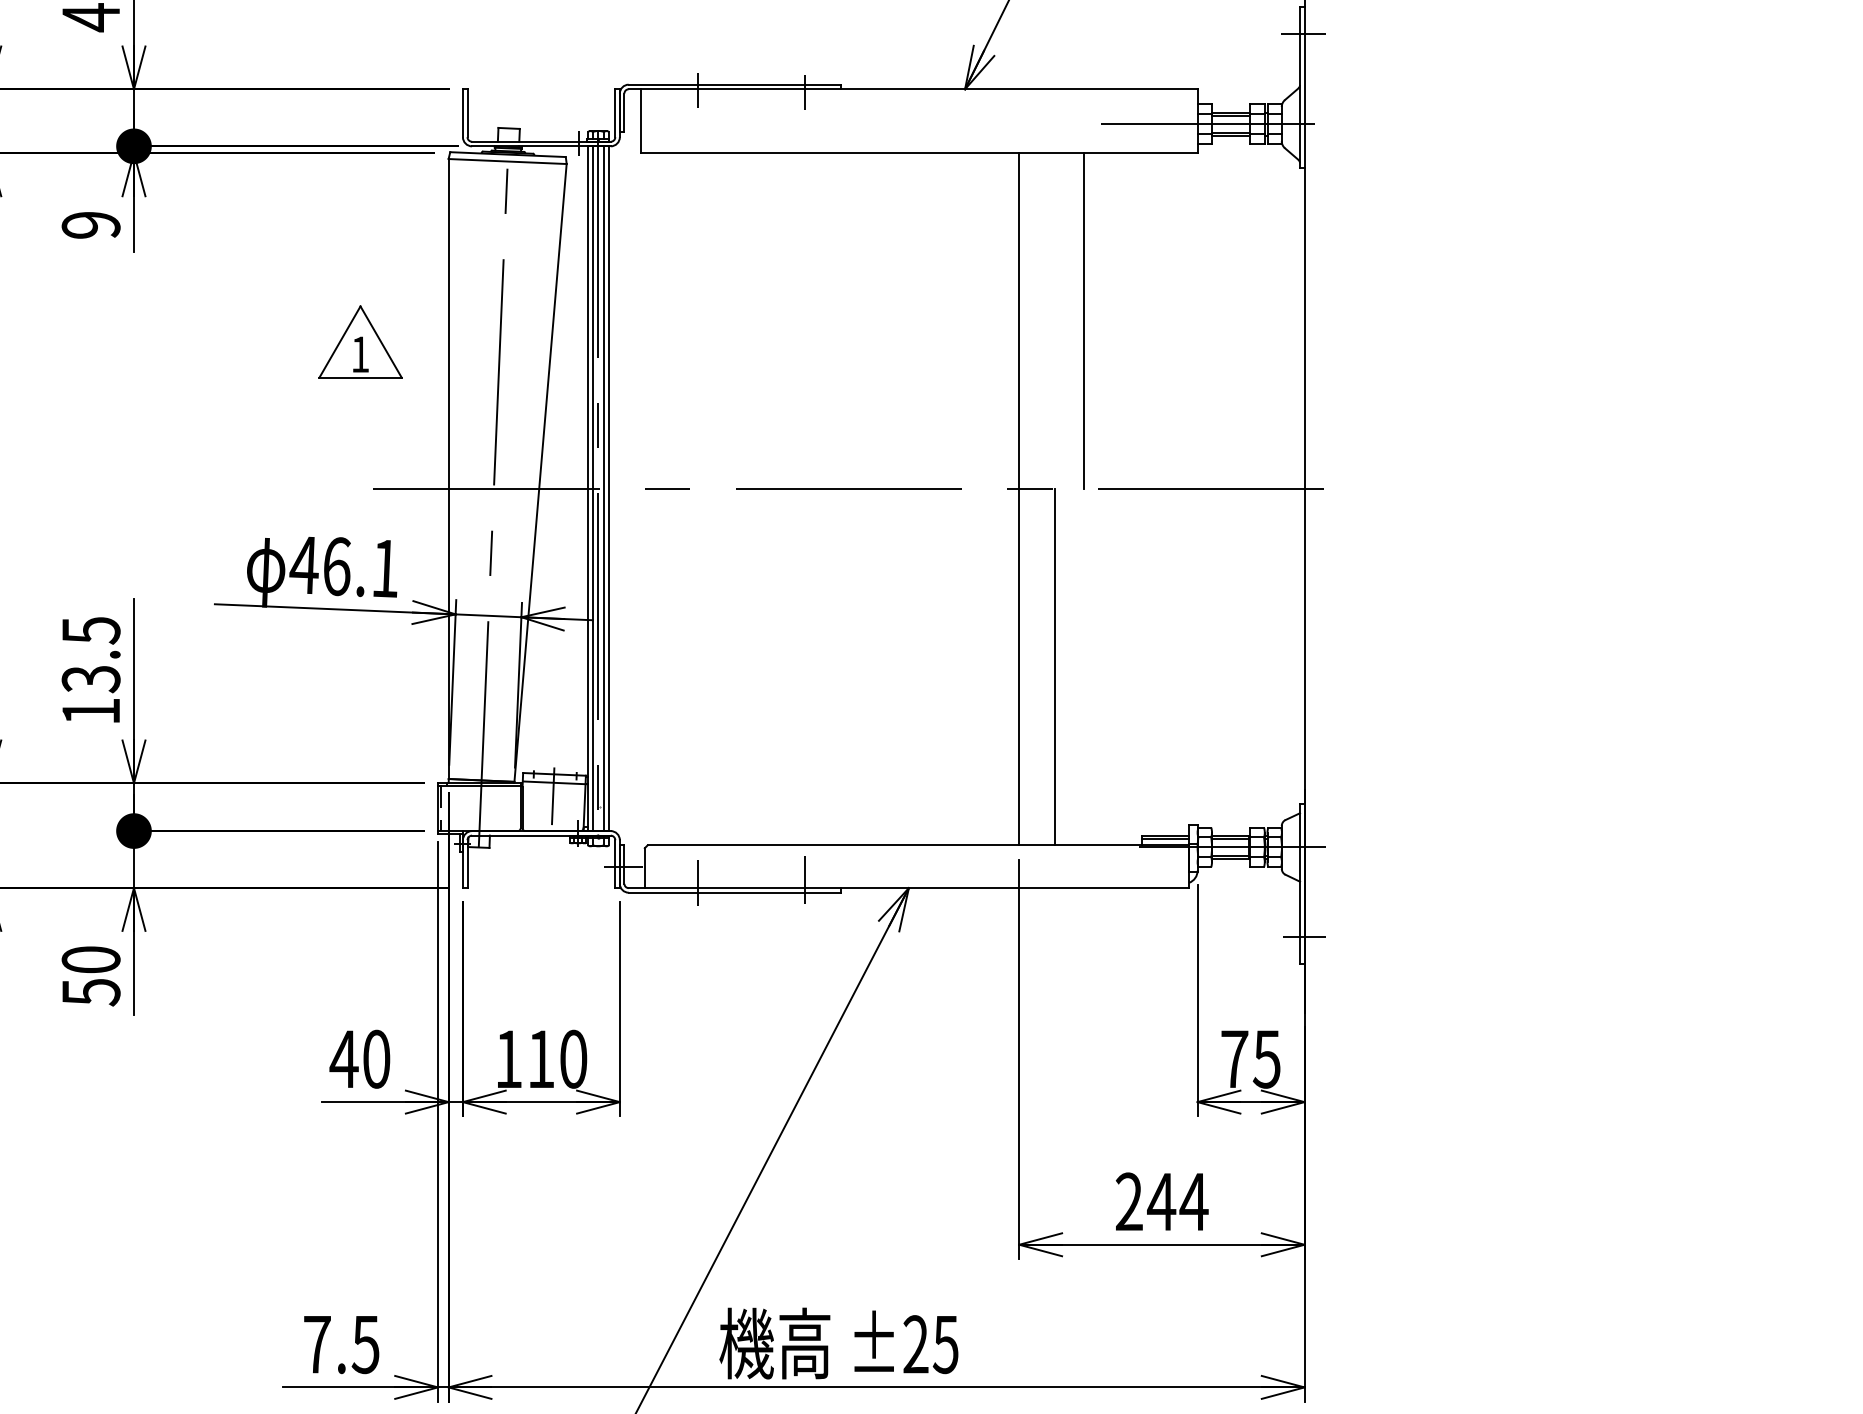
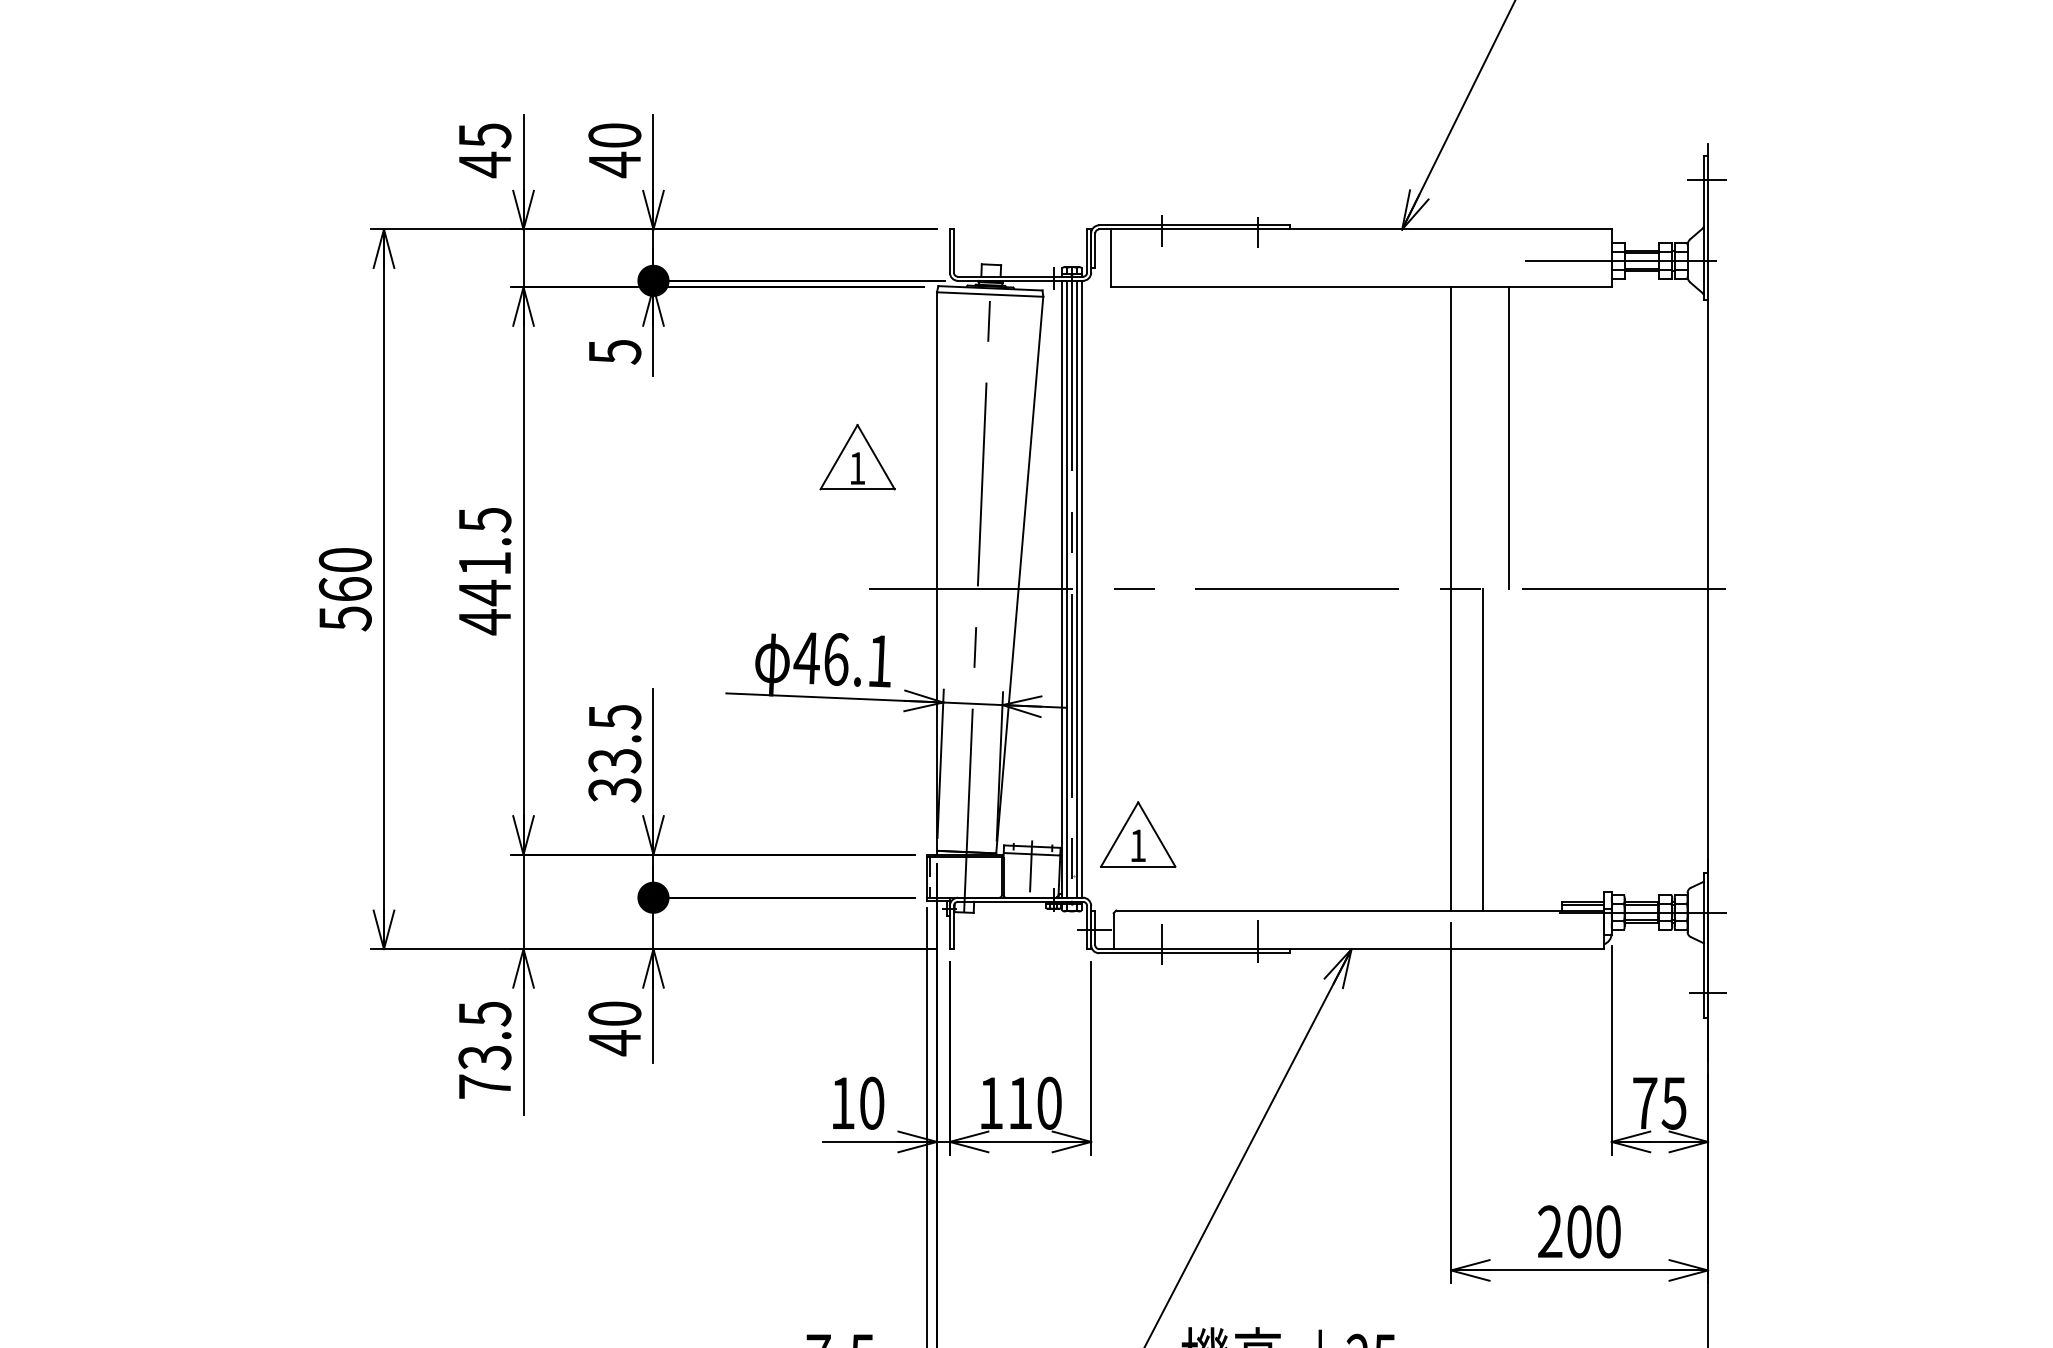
text: (90, 225) -> (614, 352), 9 -> 5
text: (90, 712) -> (614, 790), 13.5 -> 33.5
part: (672, 760) -> (1138, 834), added
text: (91, 992) -> (615, 1043), 50 -> 40
text: (343, 1058) -> (842, 1102), 40 -> 10
text: (1177, 1201) -> (1593, 1231), 244 -> 200

